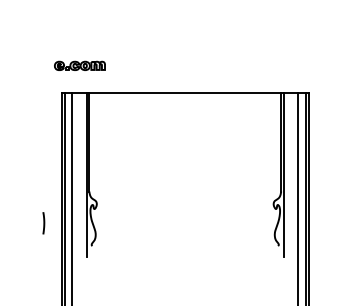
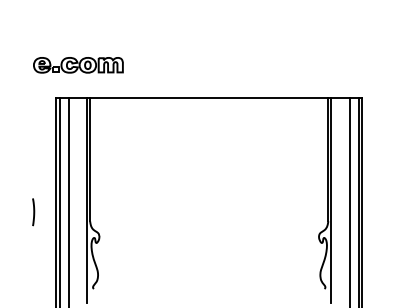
part: (79, 65) -> (77, 64), size x1.43
line: (43, 223) -> (33, 212), moved

